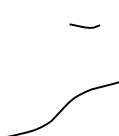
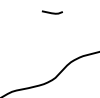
line: (83, 26) -> (51, 12), moved

